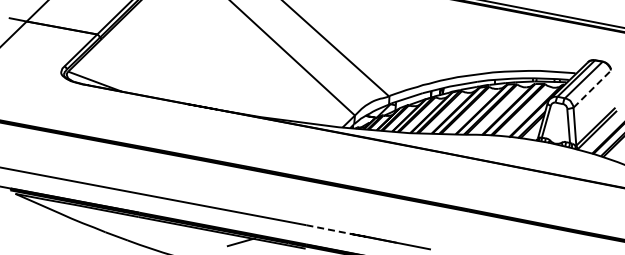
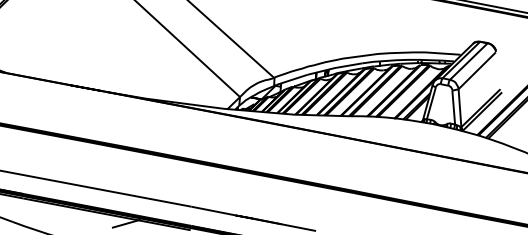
line: (592, 88) -> (477, 70), dashed -> solid
line: (328, 229) -> (213, 211), dashed -> solid

